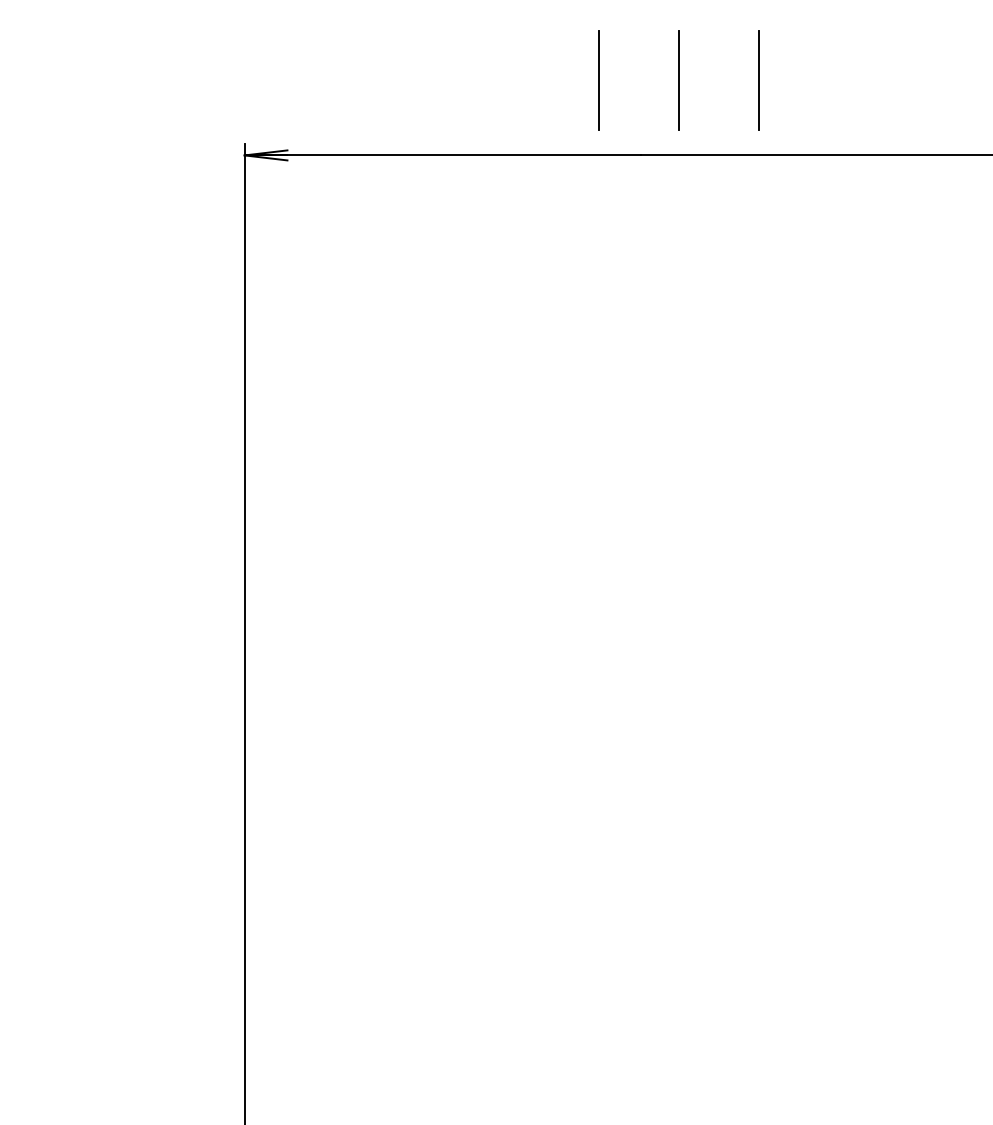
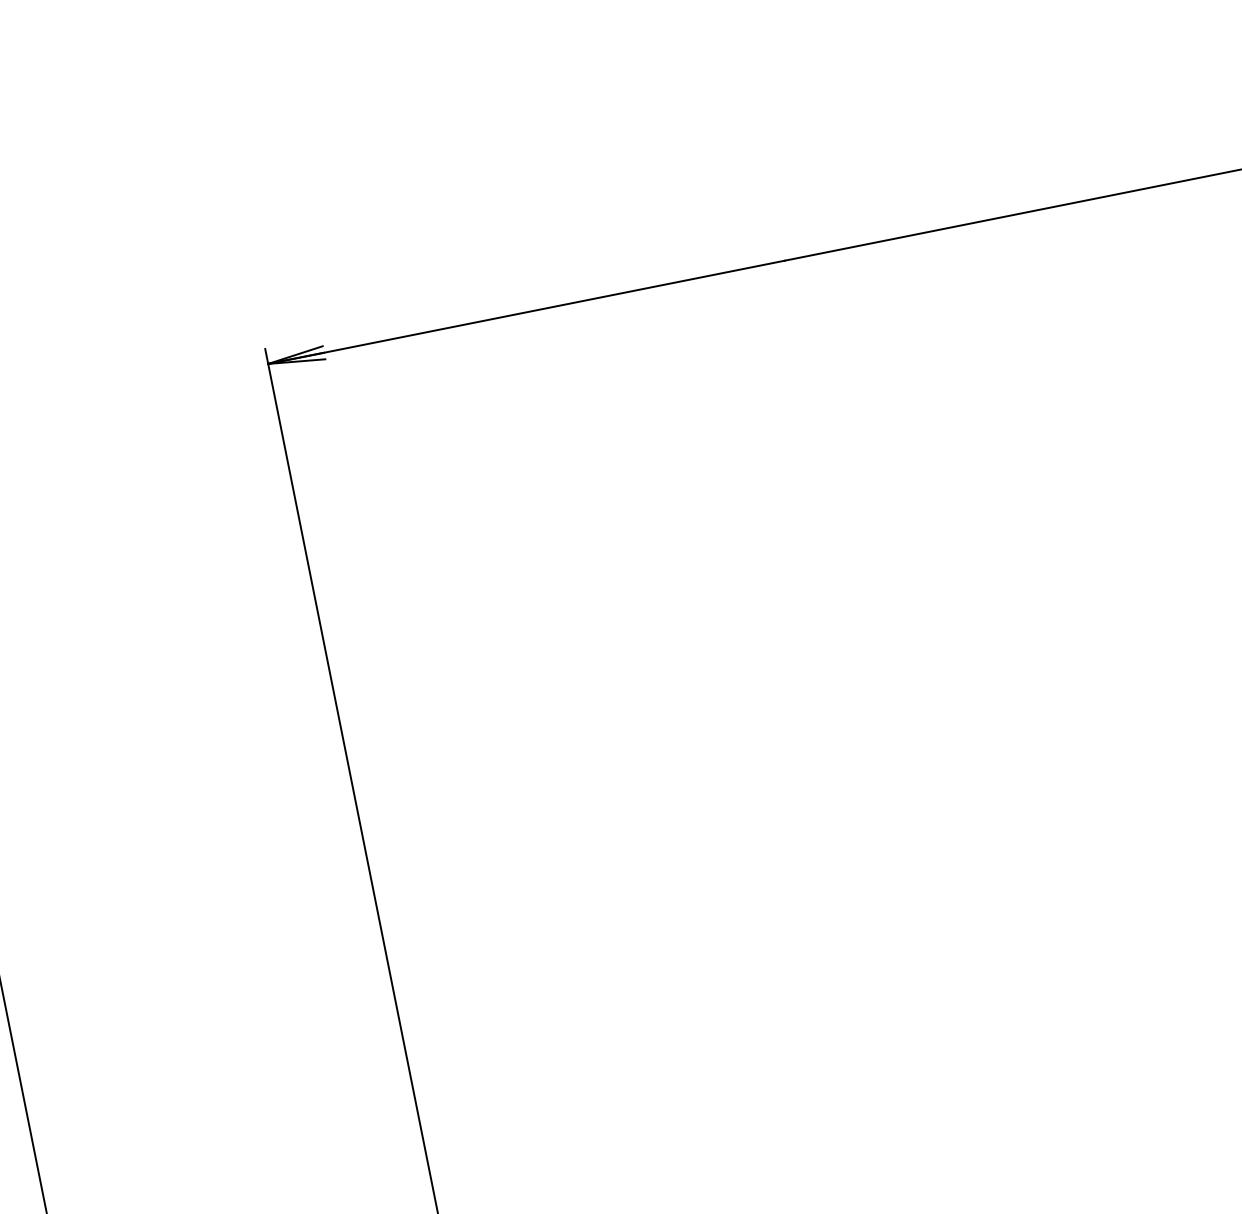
line: (599, 80) -> (711, 173), removed
line: (679, 80) -> (815, 152), removed
line: (759, 80) -> (920, 132), removed

